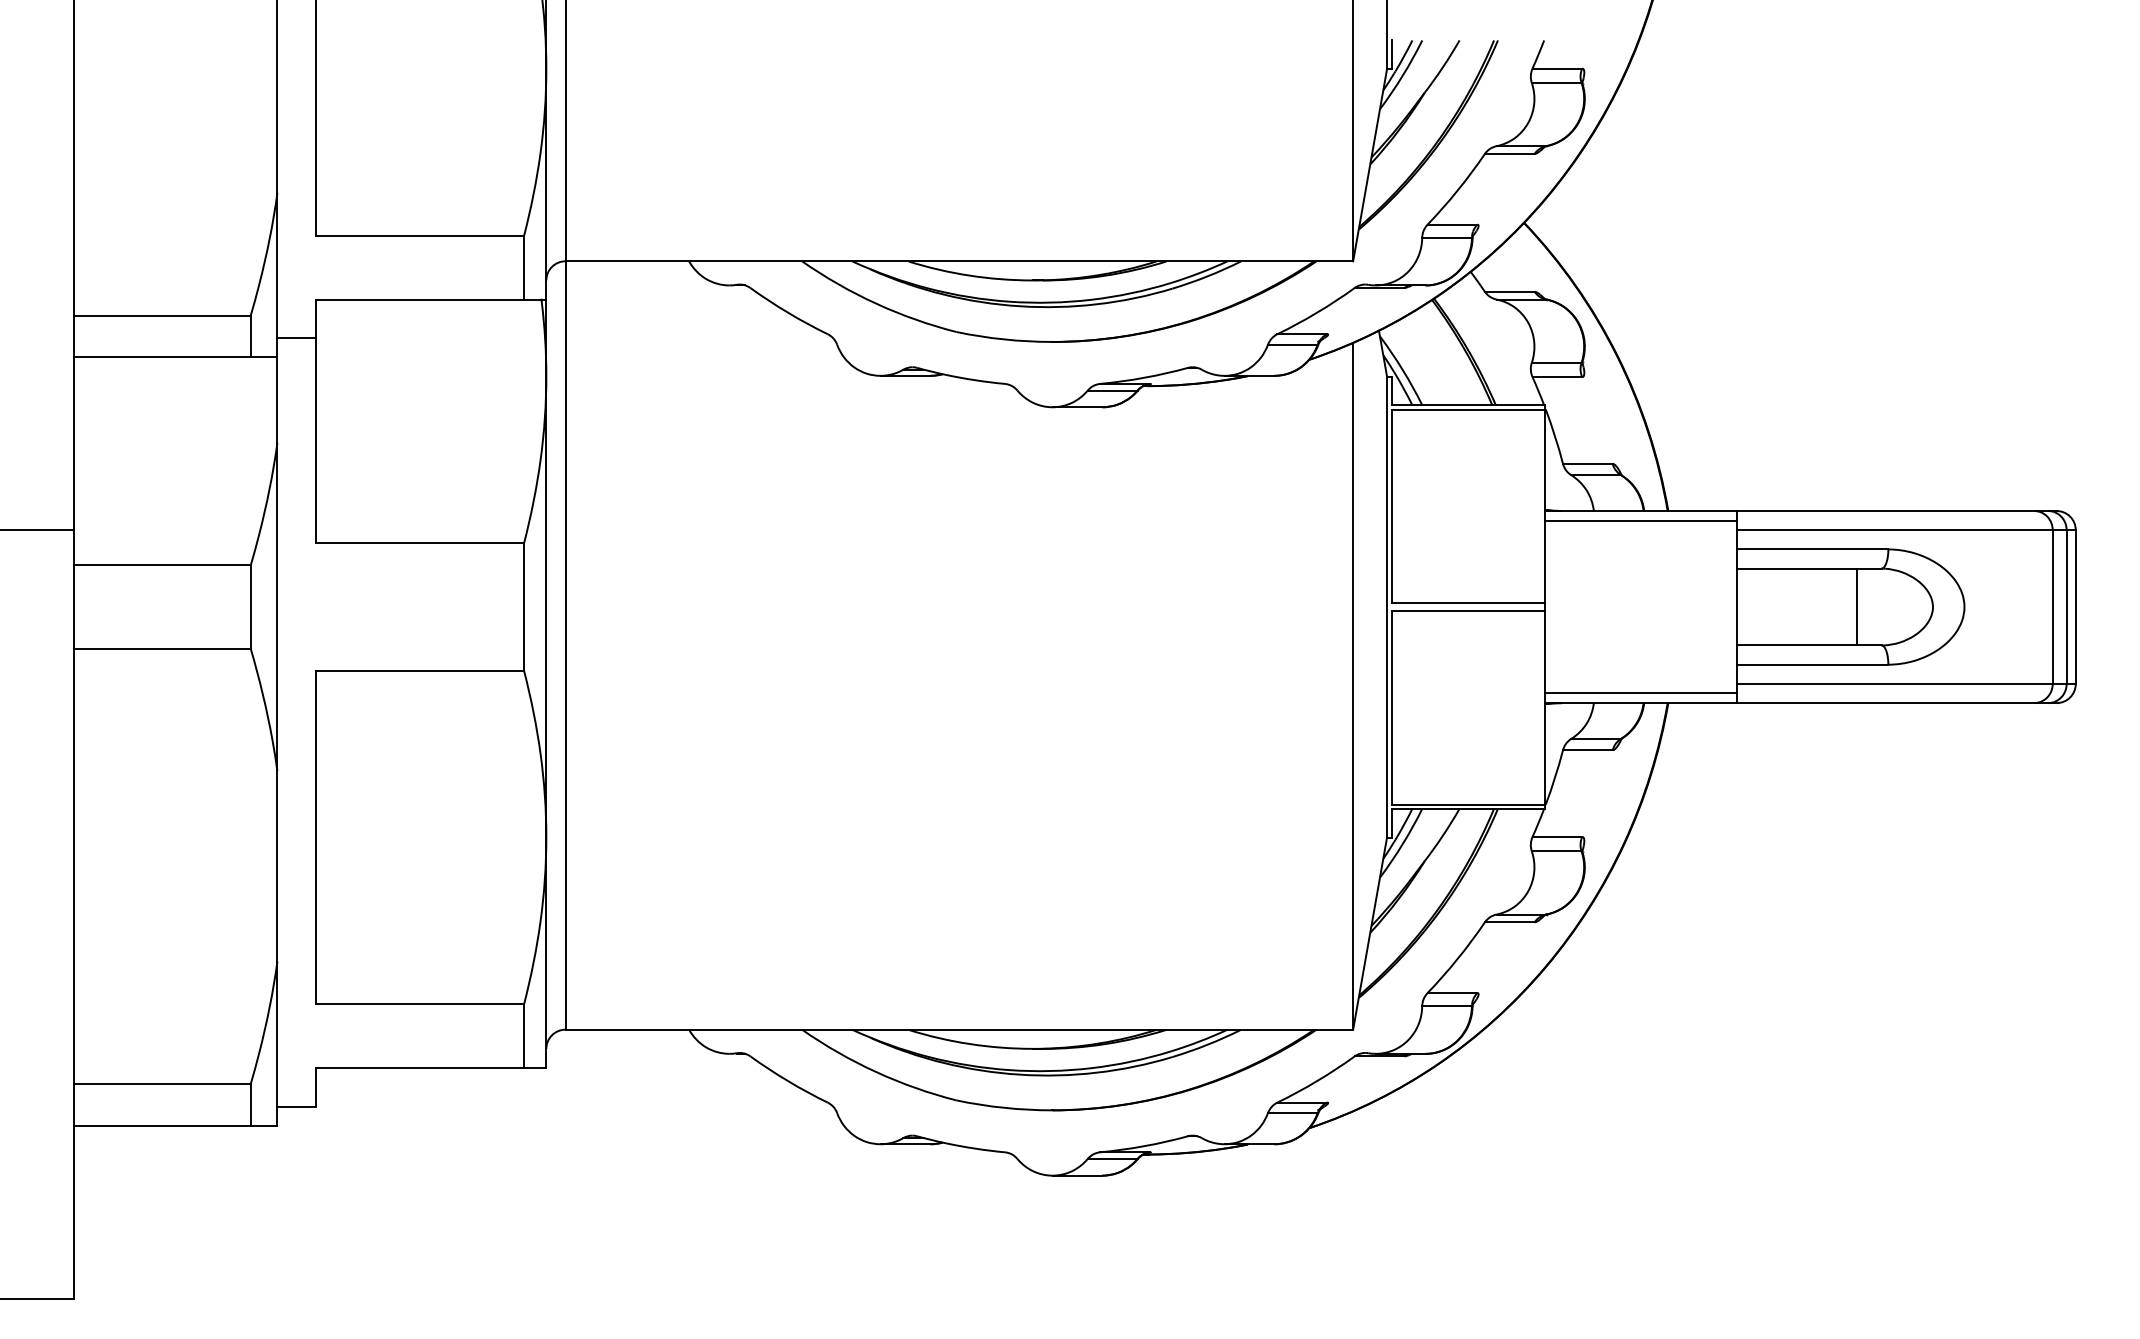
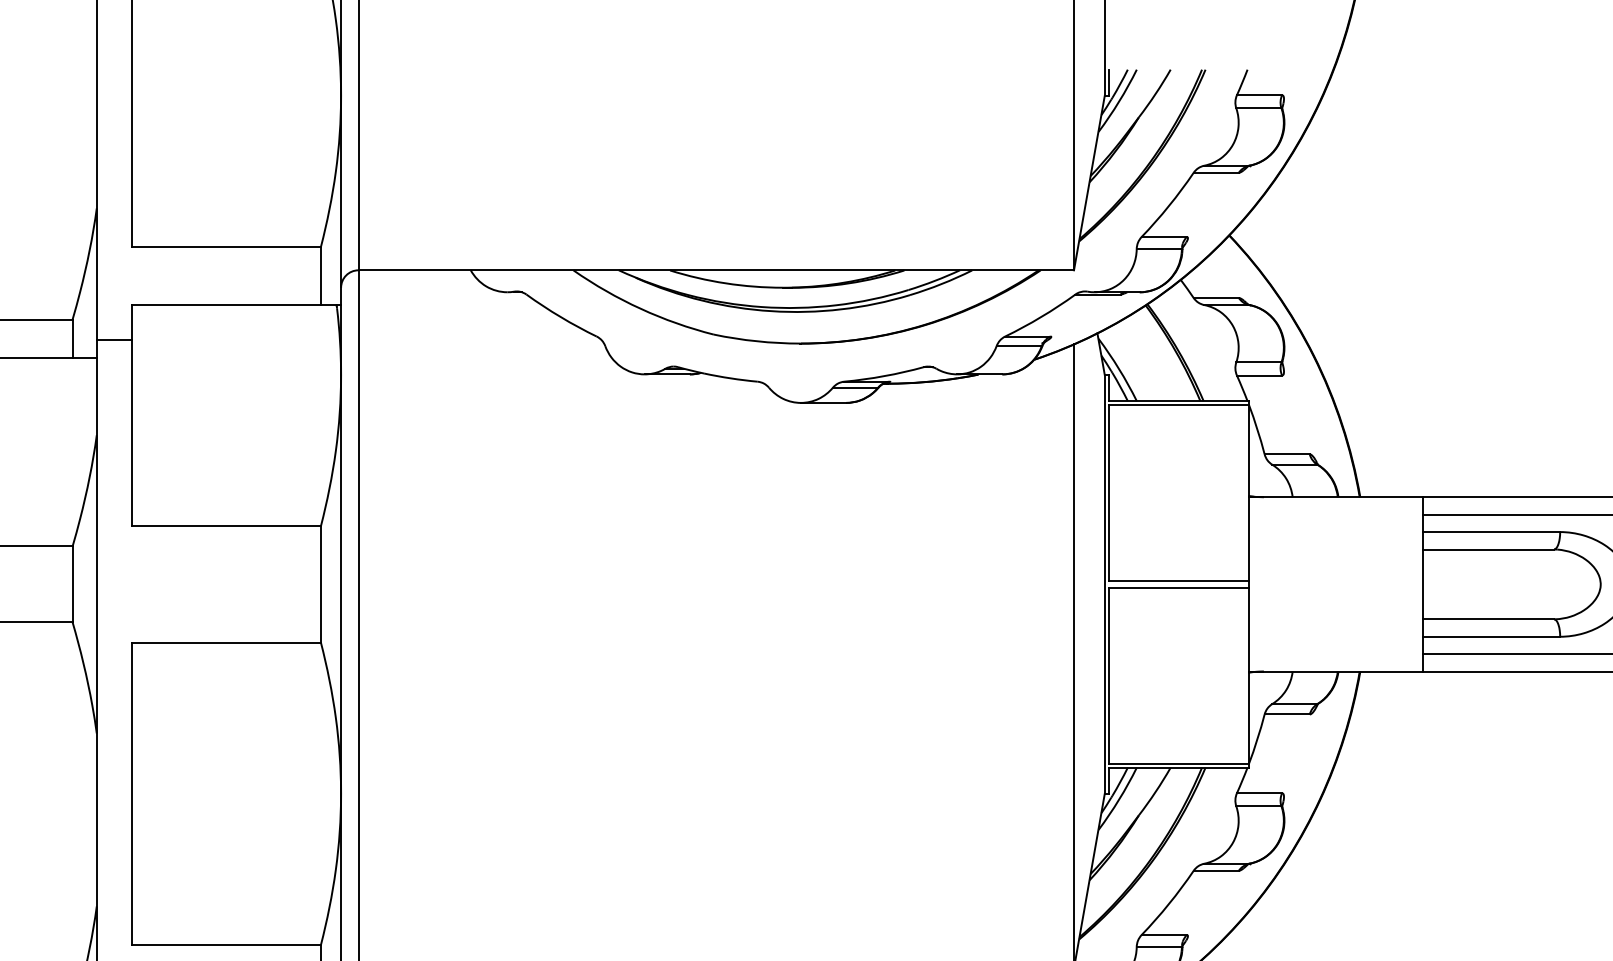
line: (1641, 521) -> (1335, 506), removed
line: (1857, 606) -> (1532, 583), removed
line: (1641, 692) -> (1335, 662), removed

